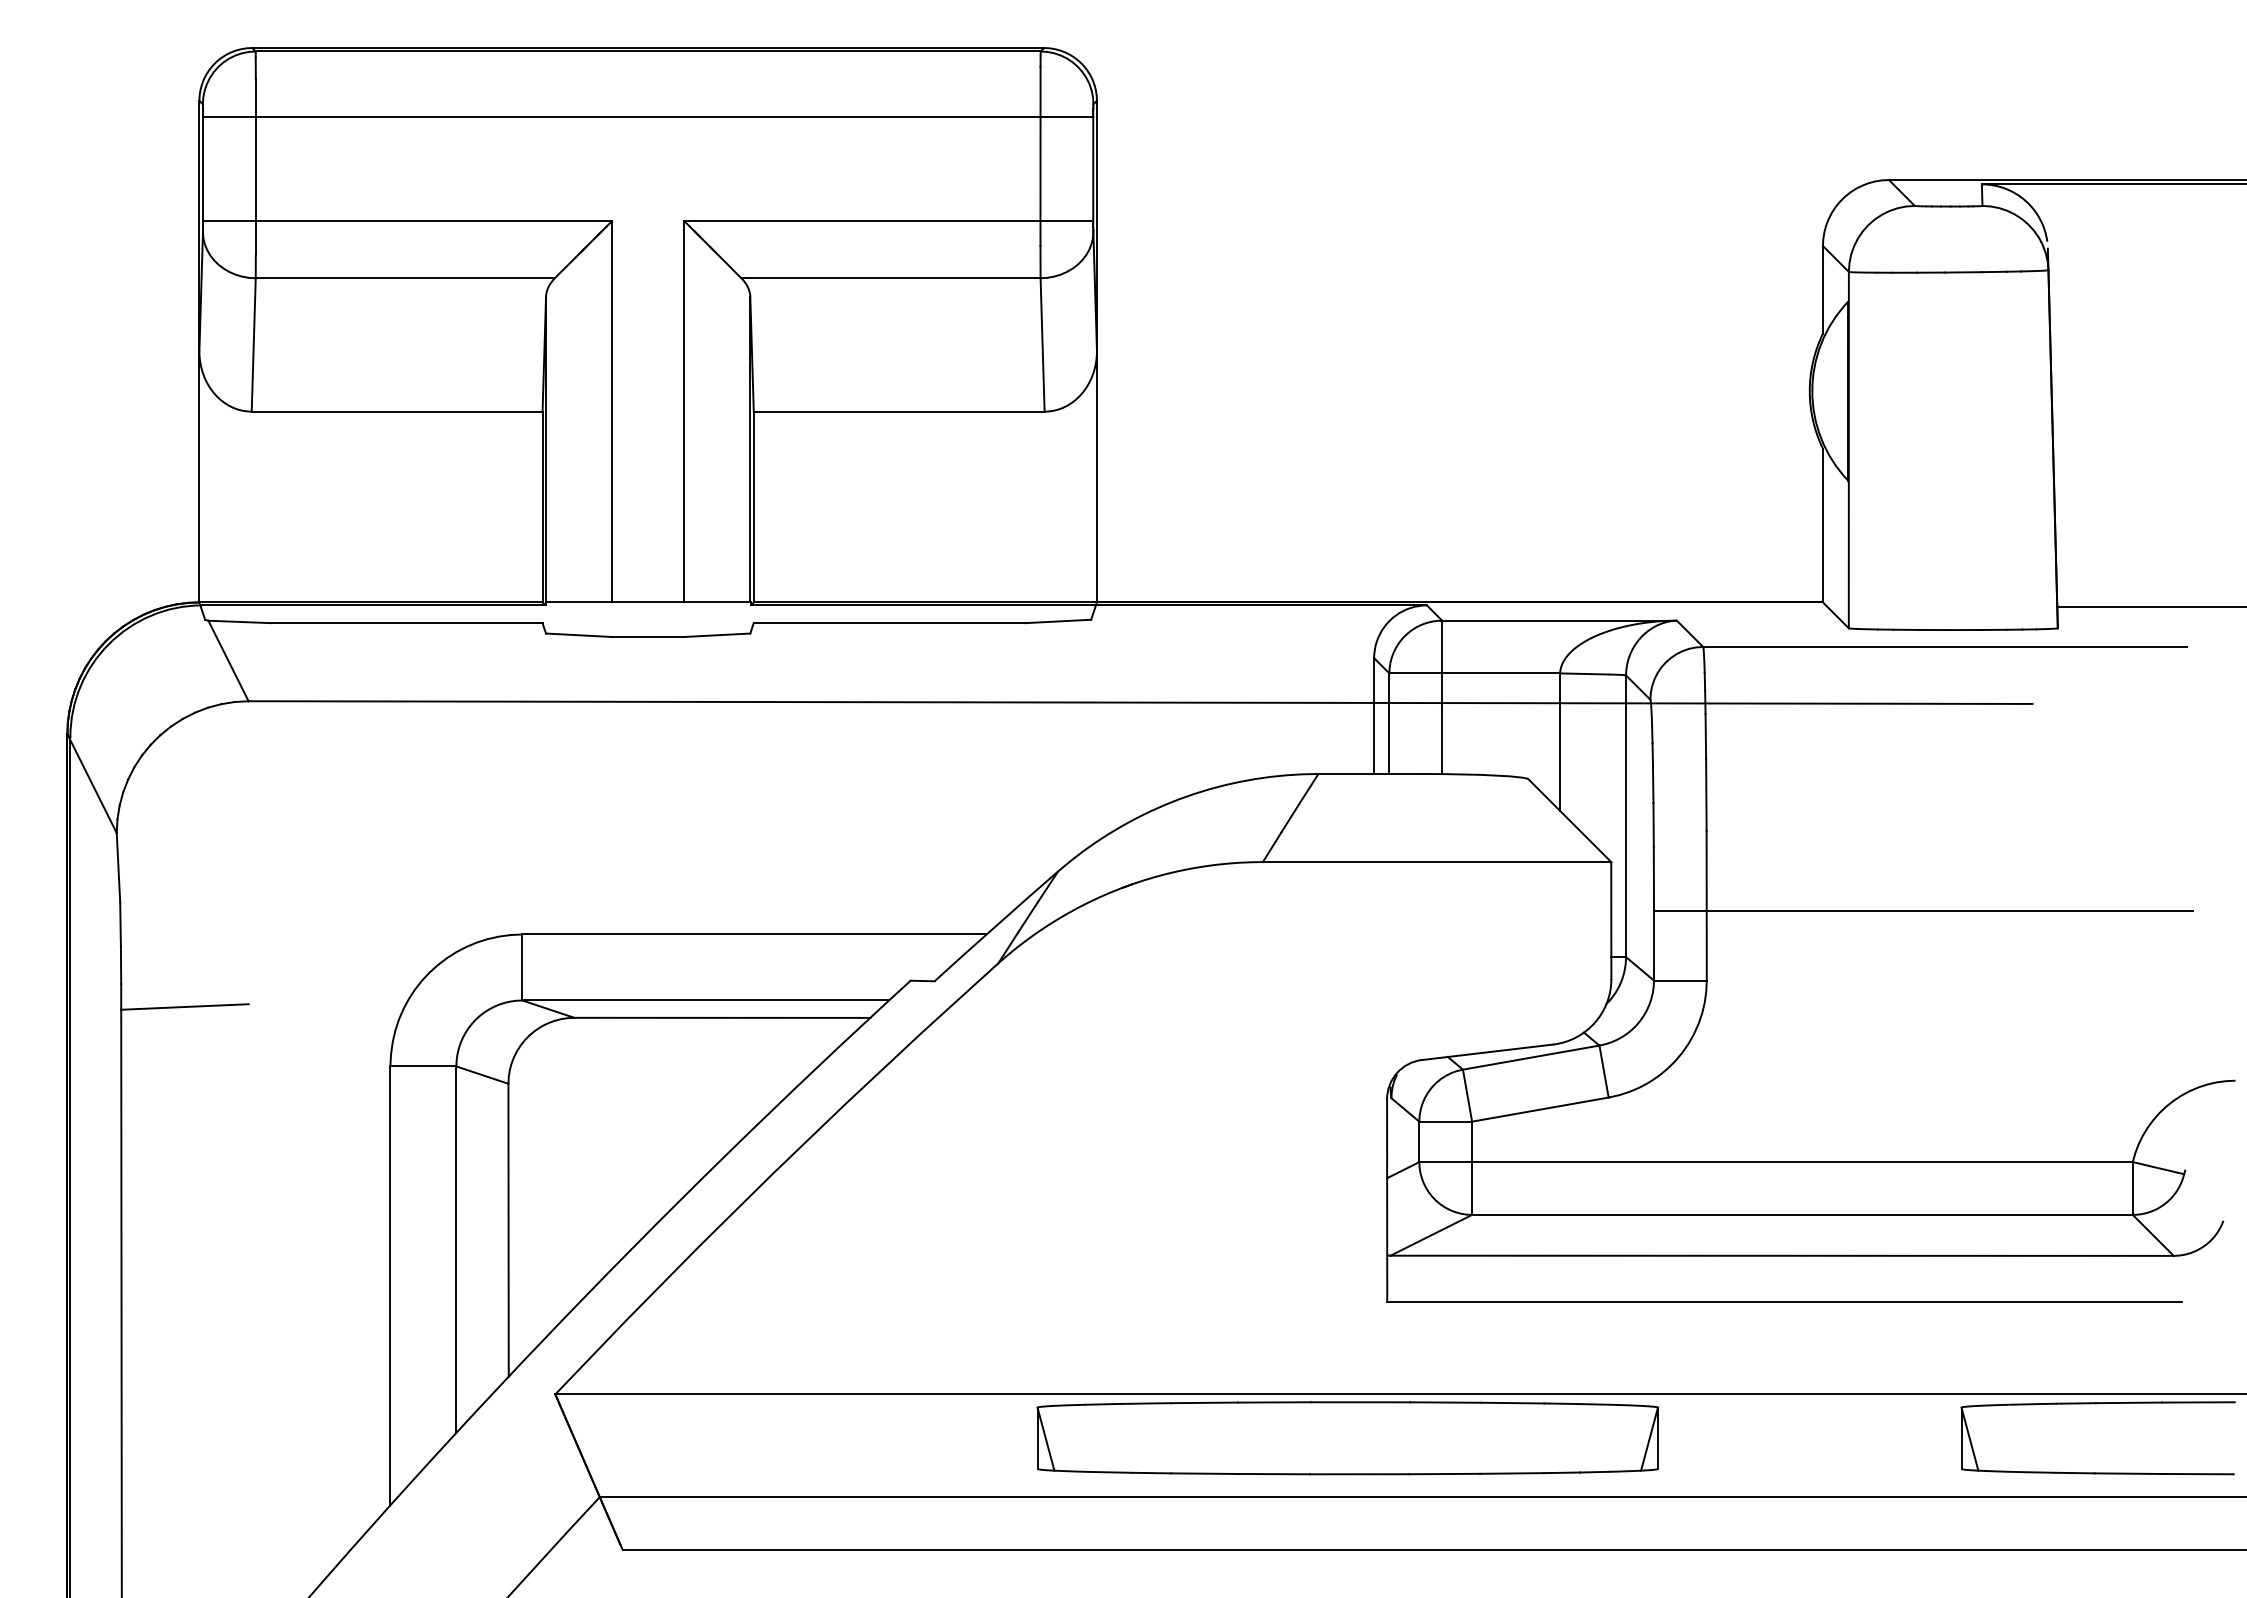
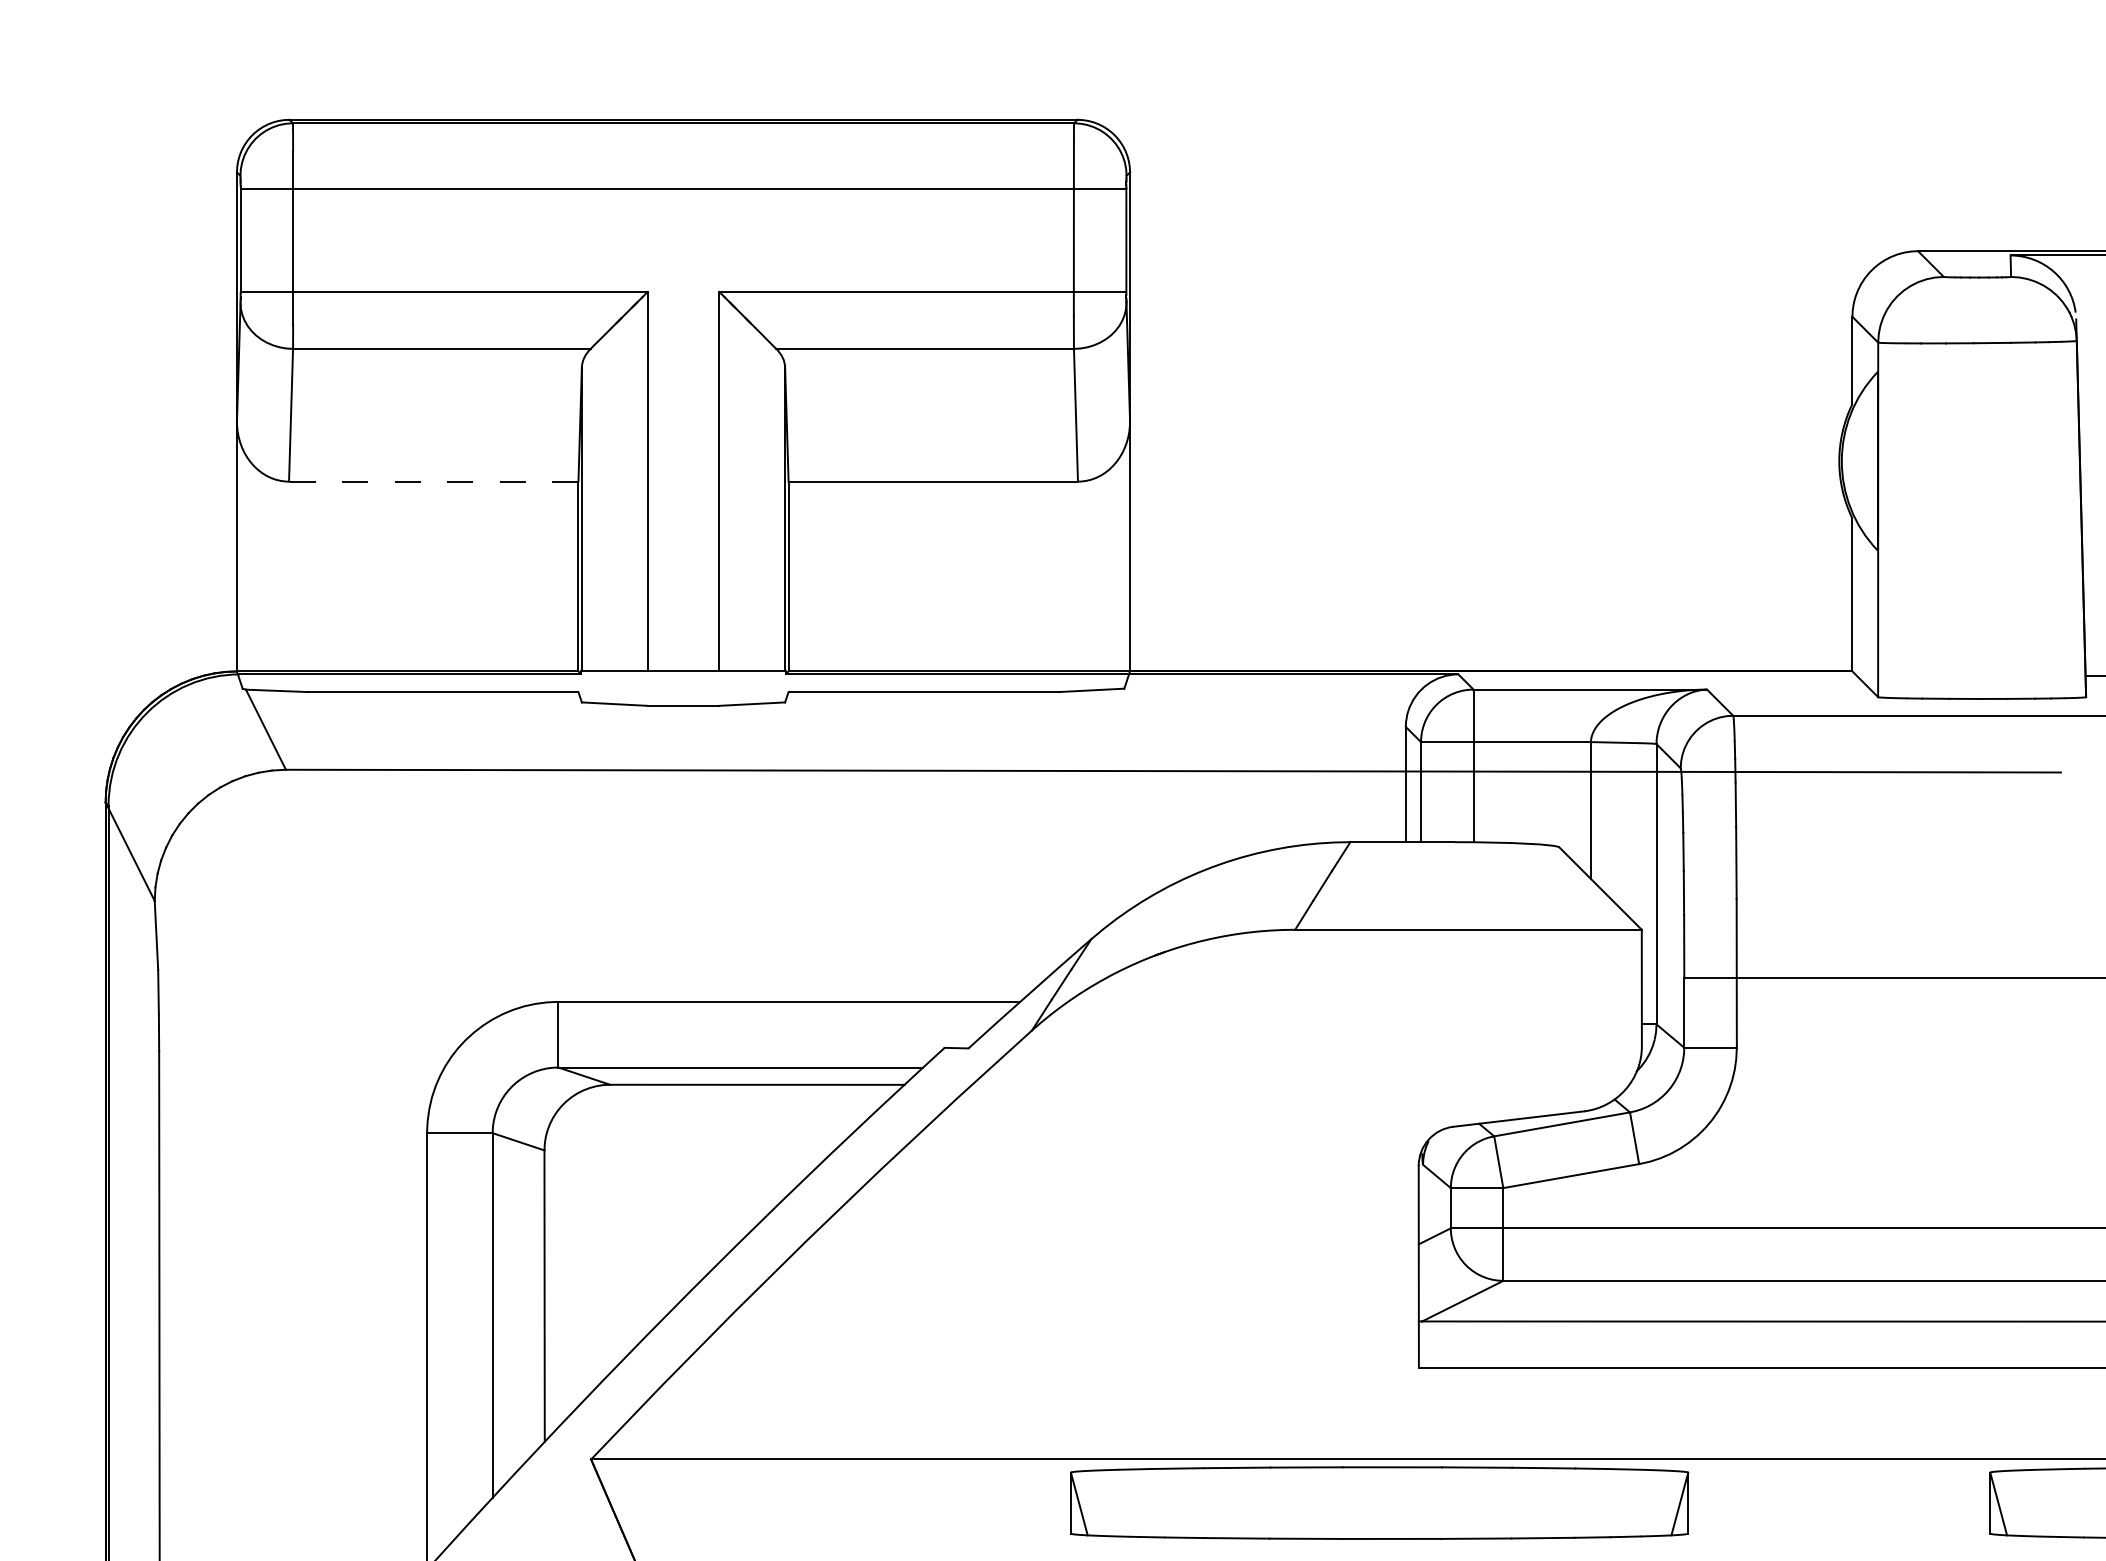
line: (396, 411) -> (433, 481), solid -> dashed
line: (184, 1006) -> (222, 1073), removed

